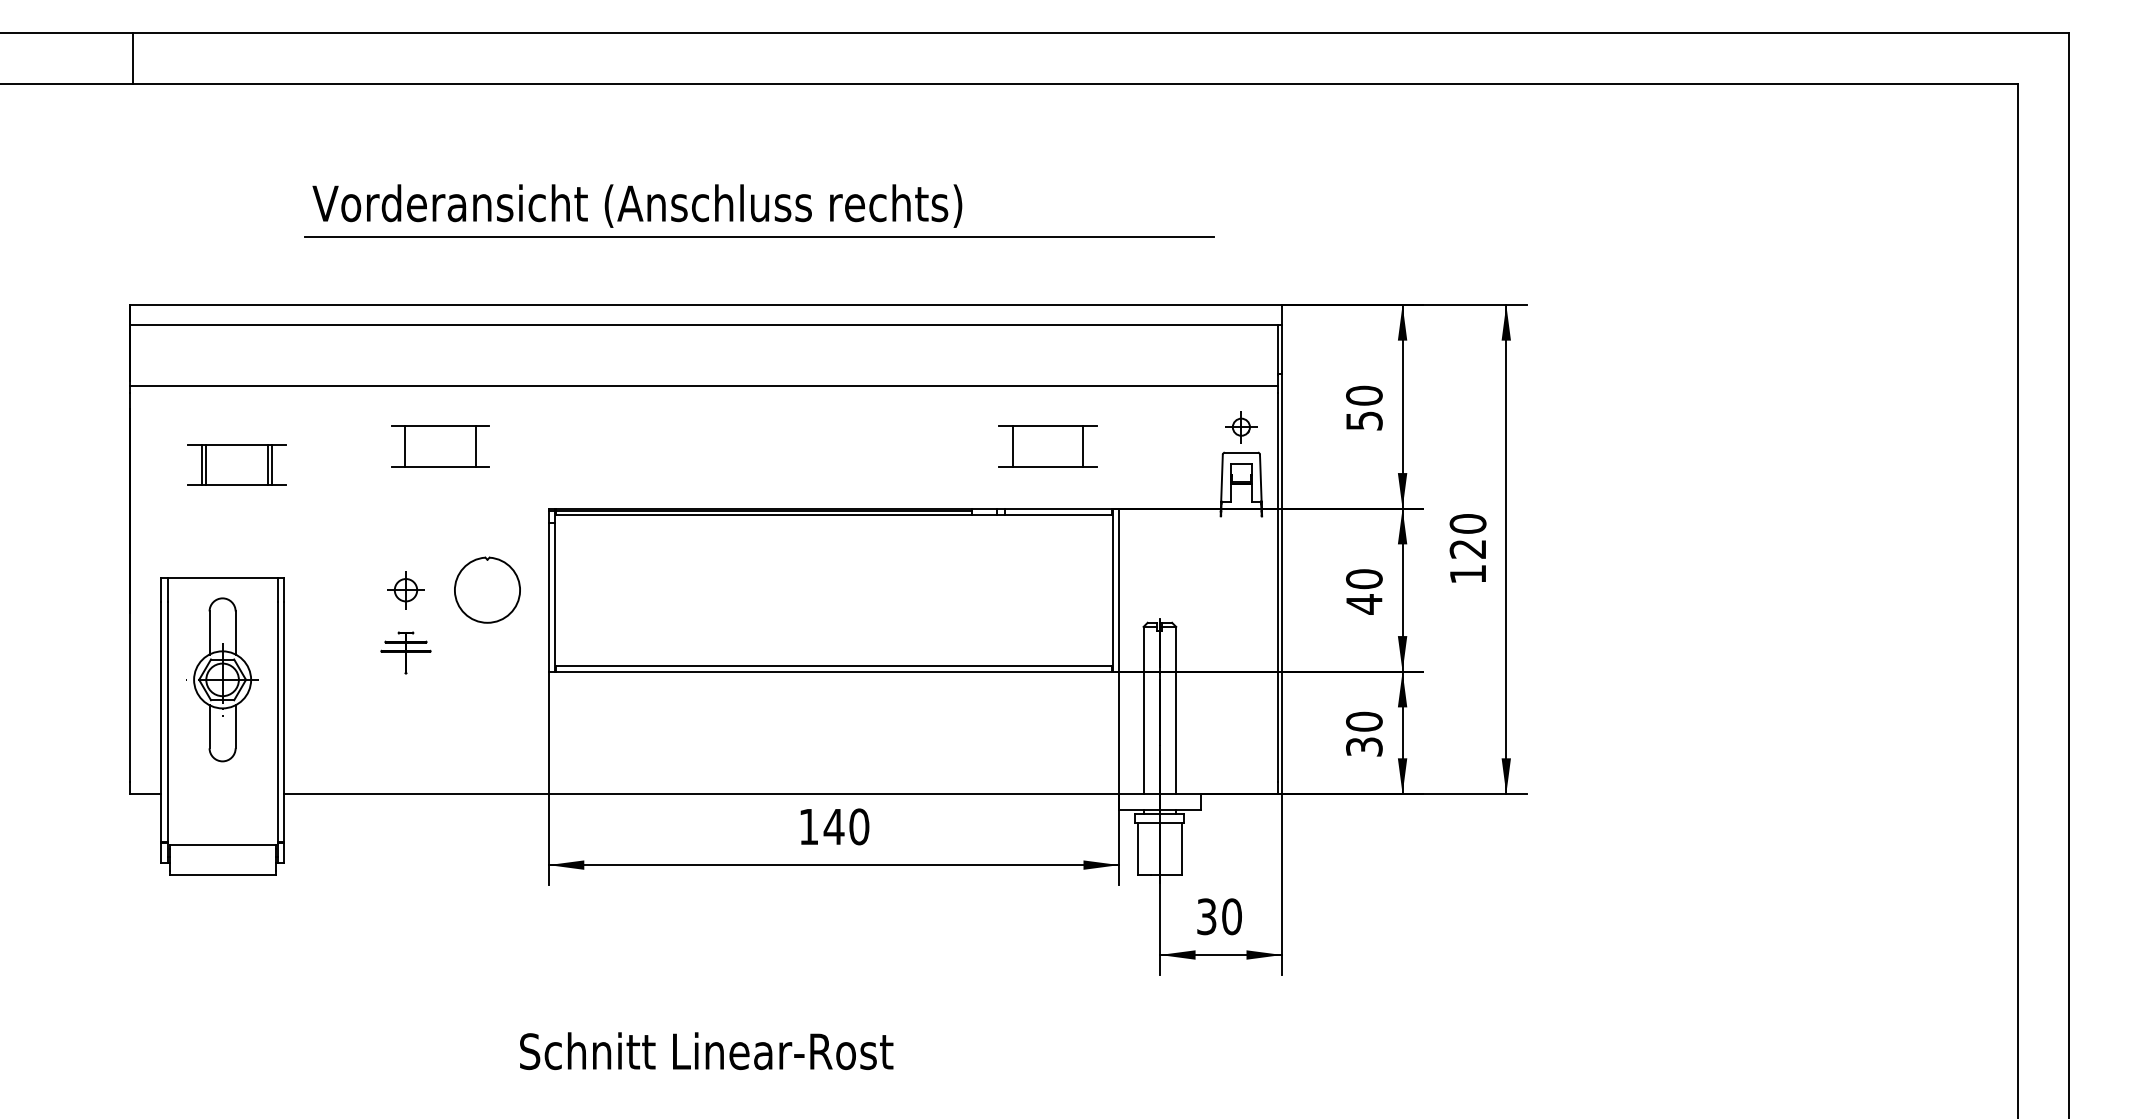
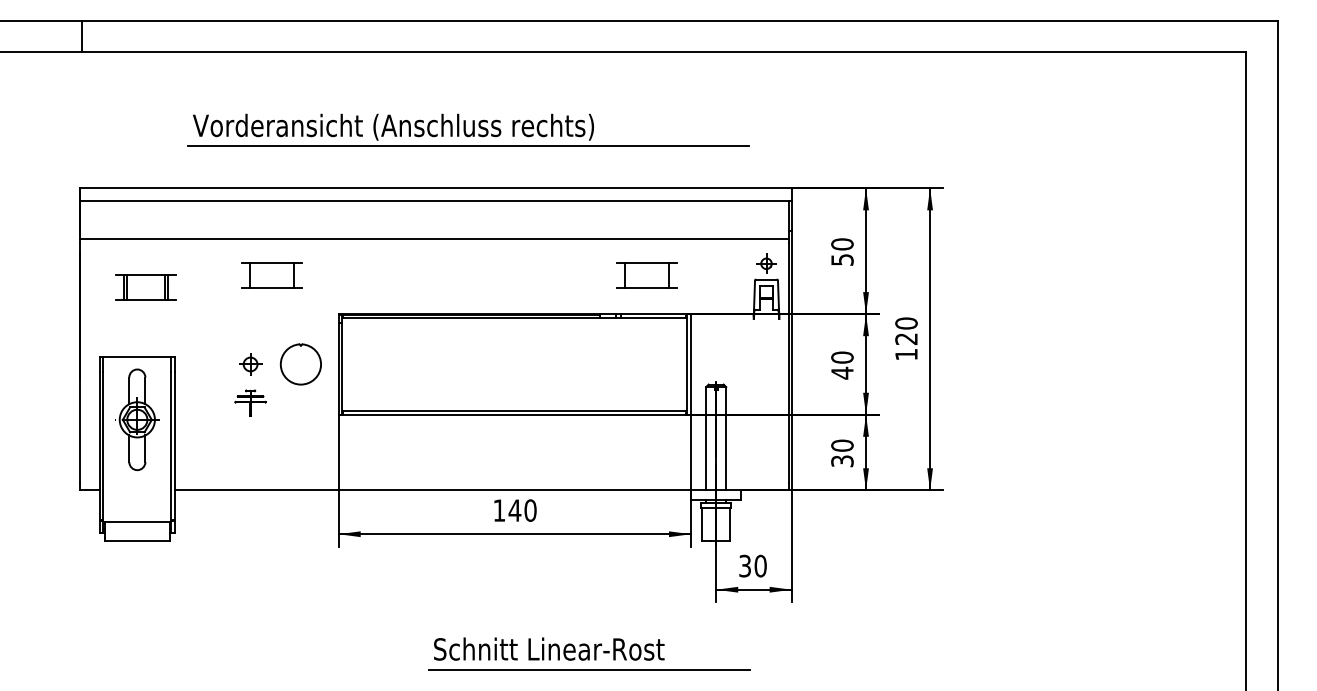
text: (707, 1050) -> (549, 648), moved
line: (954, 1084) -> (589, 669), added

